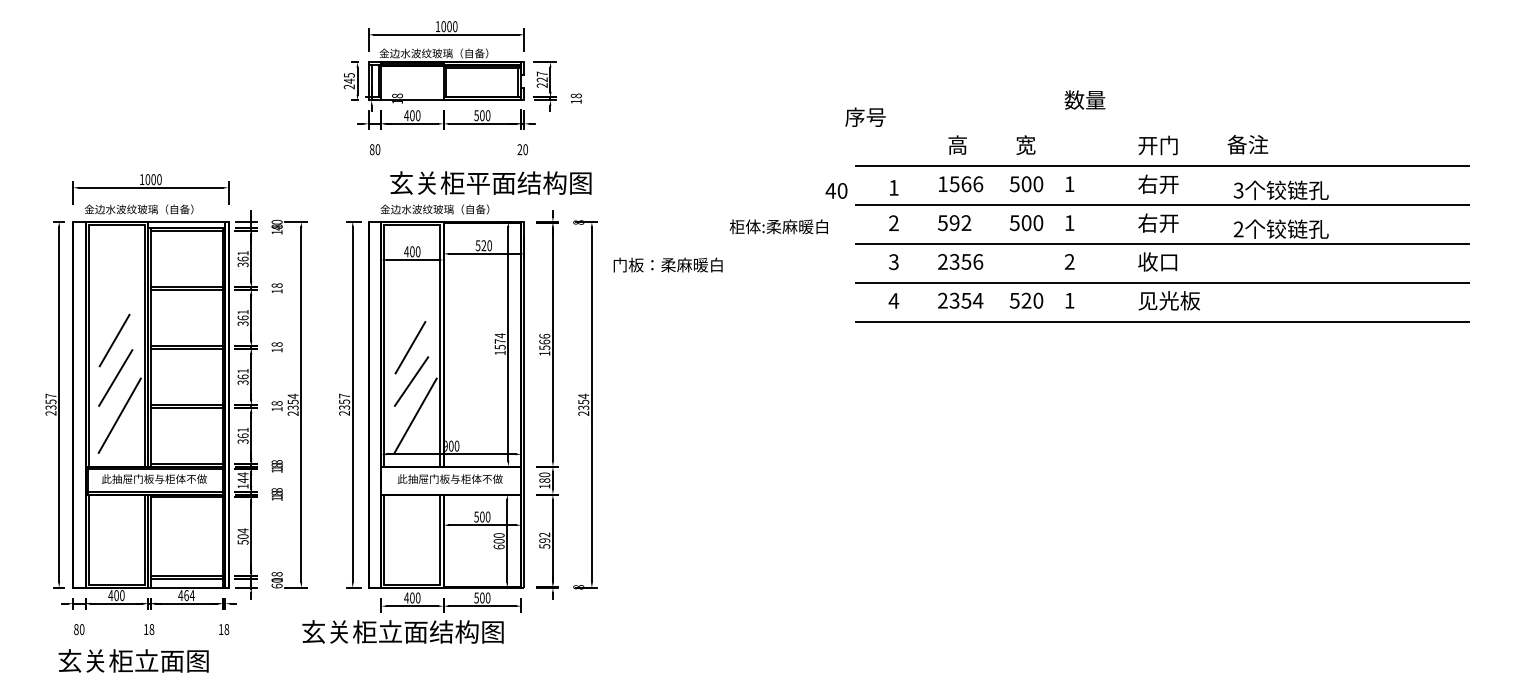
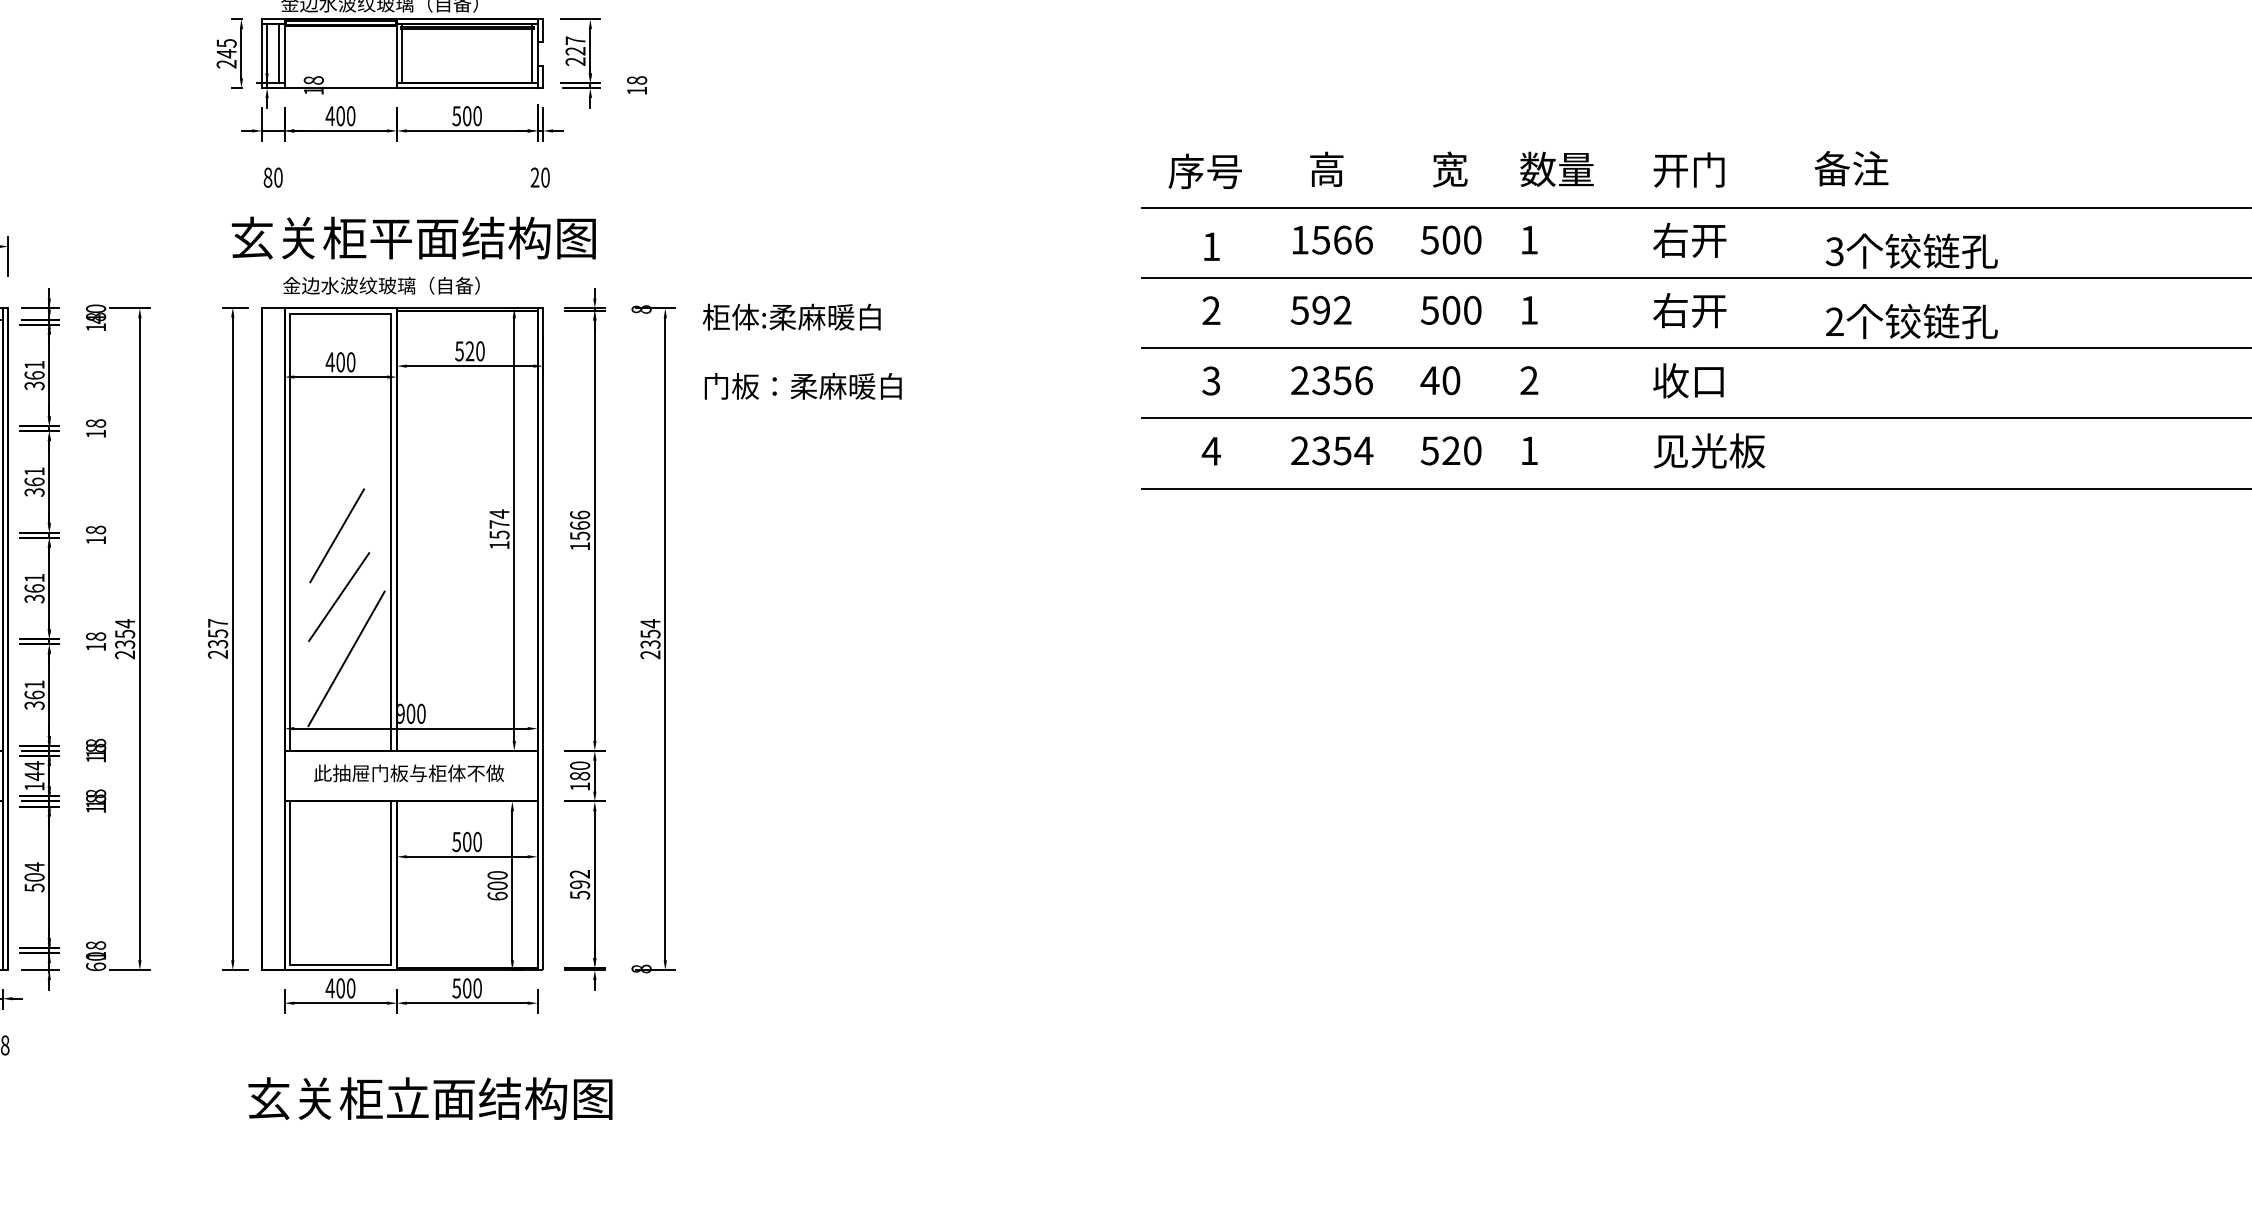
text: (1084, 99) -> (1556, 168), moved
text: (865, 116) -> (1205, 170), moved
text: (490, 182) -> (413, 236), moved
text: (836, 190) -> (1440, 379), moved
text: (778, 226) -> (791, 316), moved
text: (402, 631) -> (429, 1097), moved

